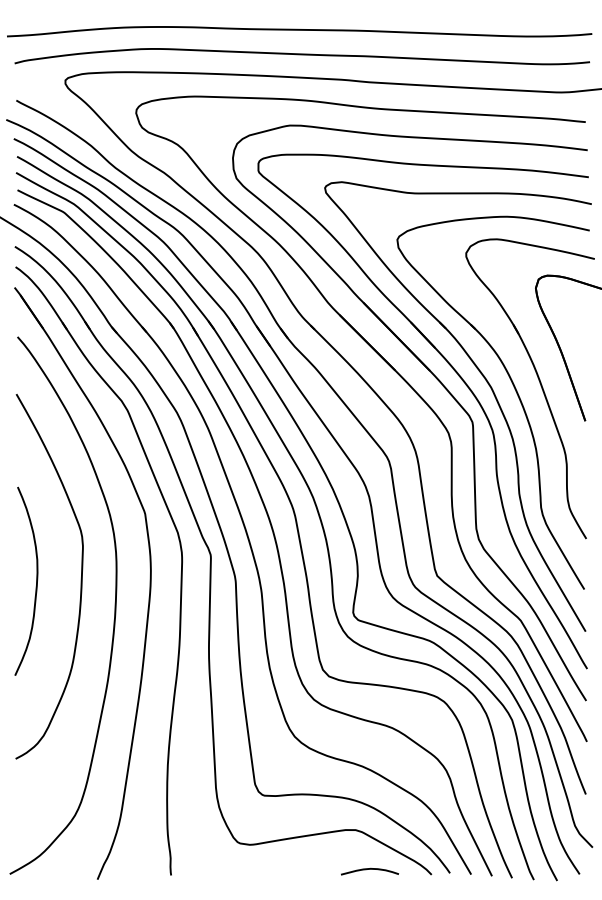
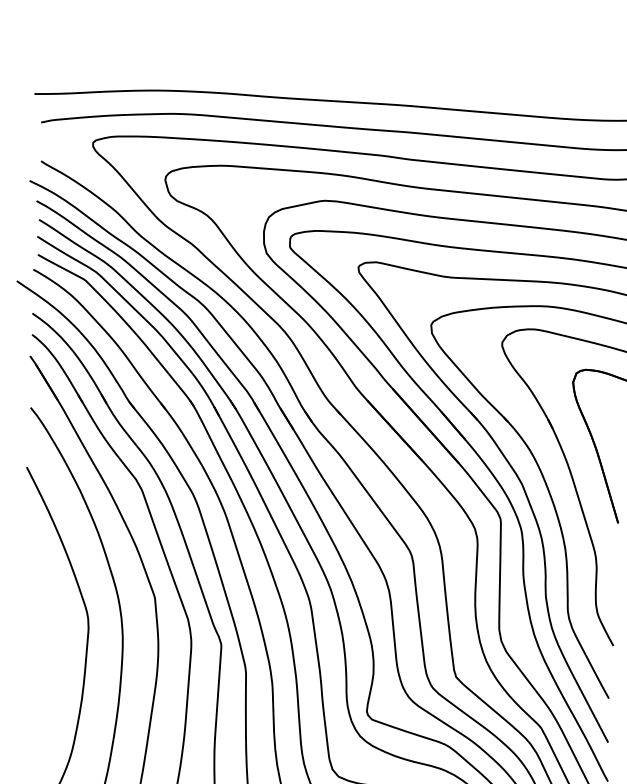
curve: (36, 580) -> (38, 662), removed

